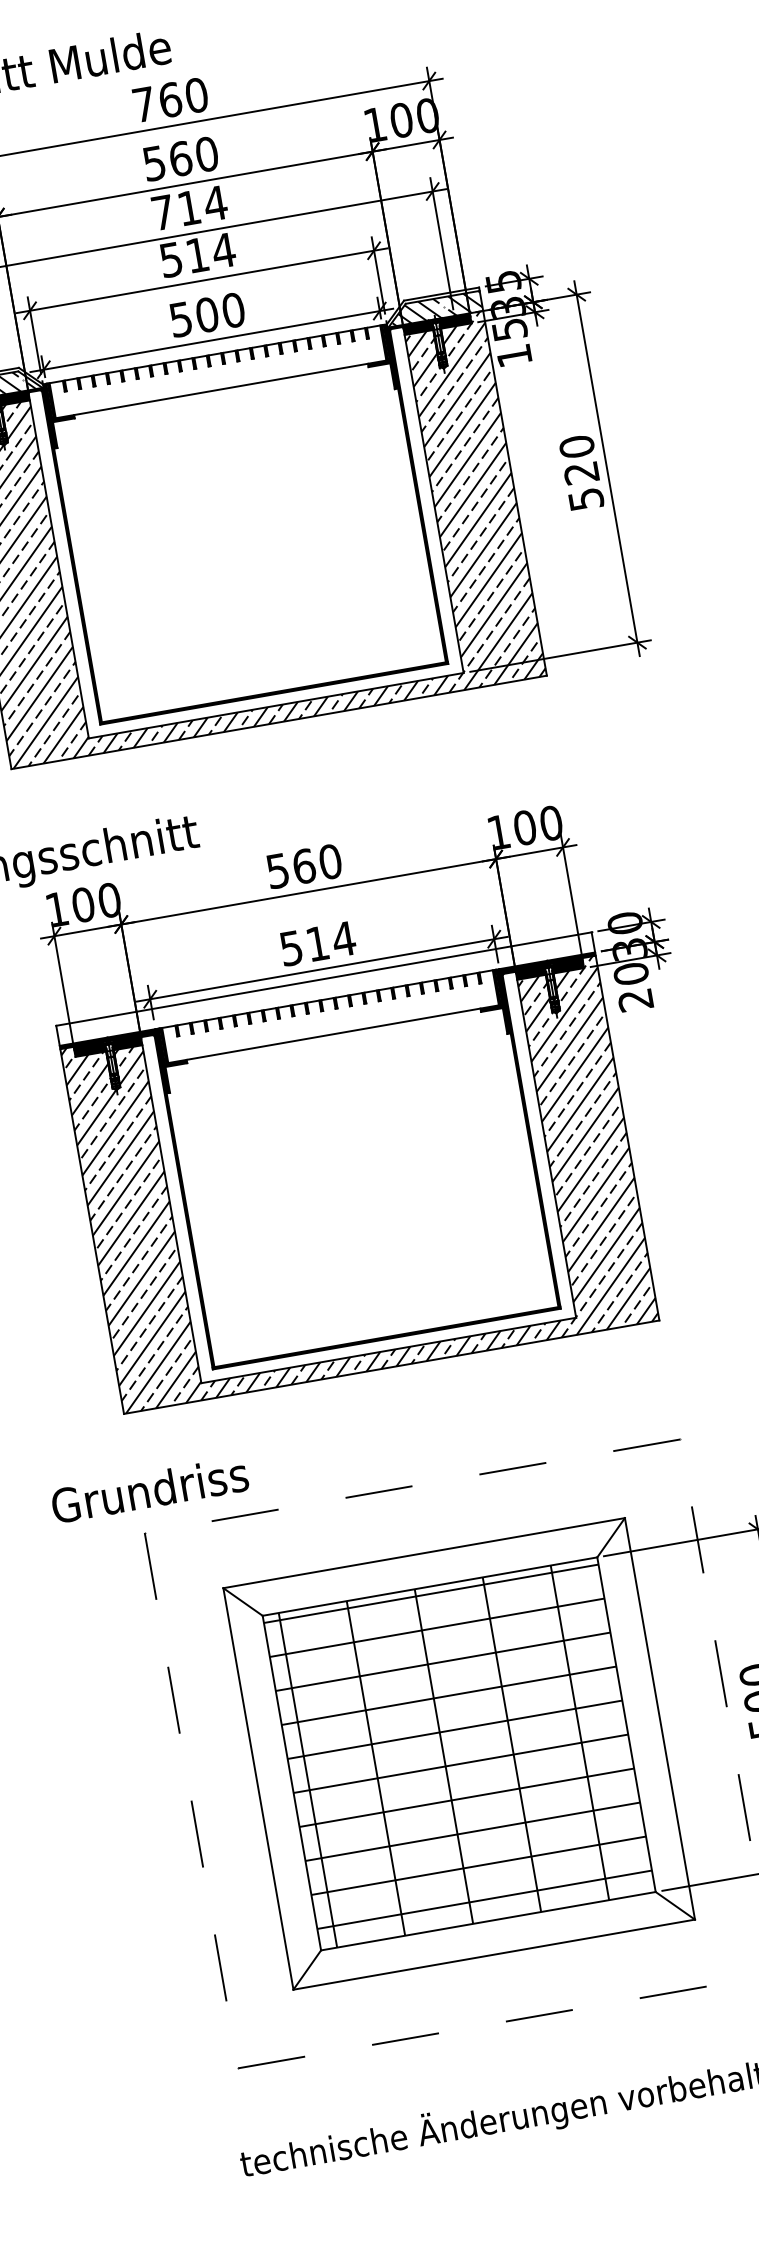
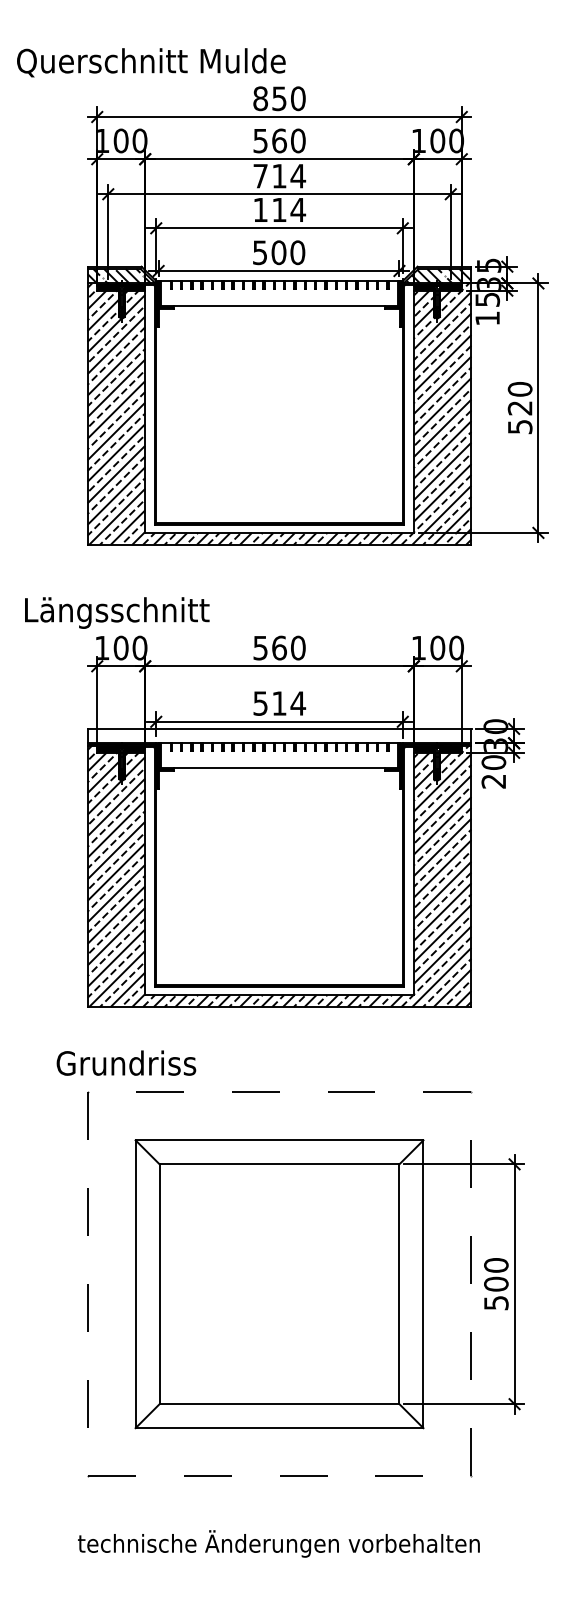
text: (156, 102) -> (269, 98), 760 -> 850
text: (171, 260) -> (260, 210), 514 -> 114
text: (149, 1489) -> (126, 1062), moved
hatch: (459, 1754) -> (279, 1284), removed

